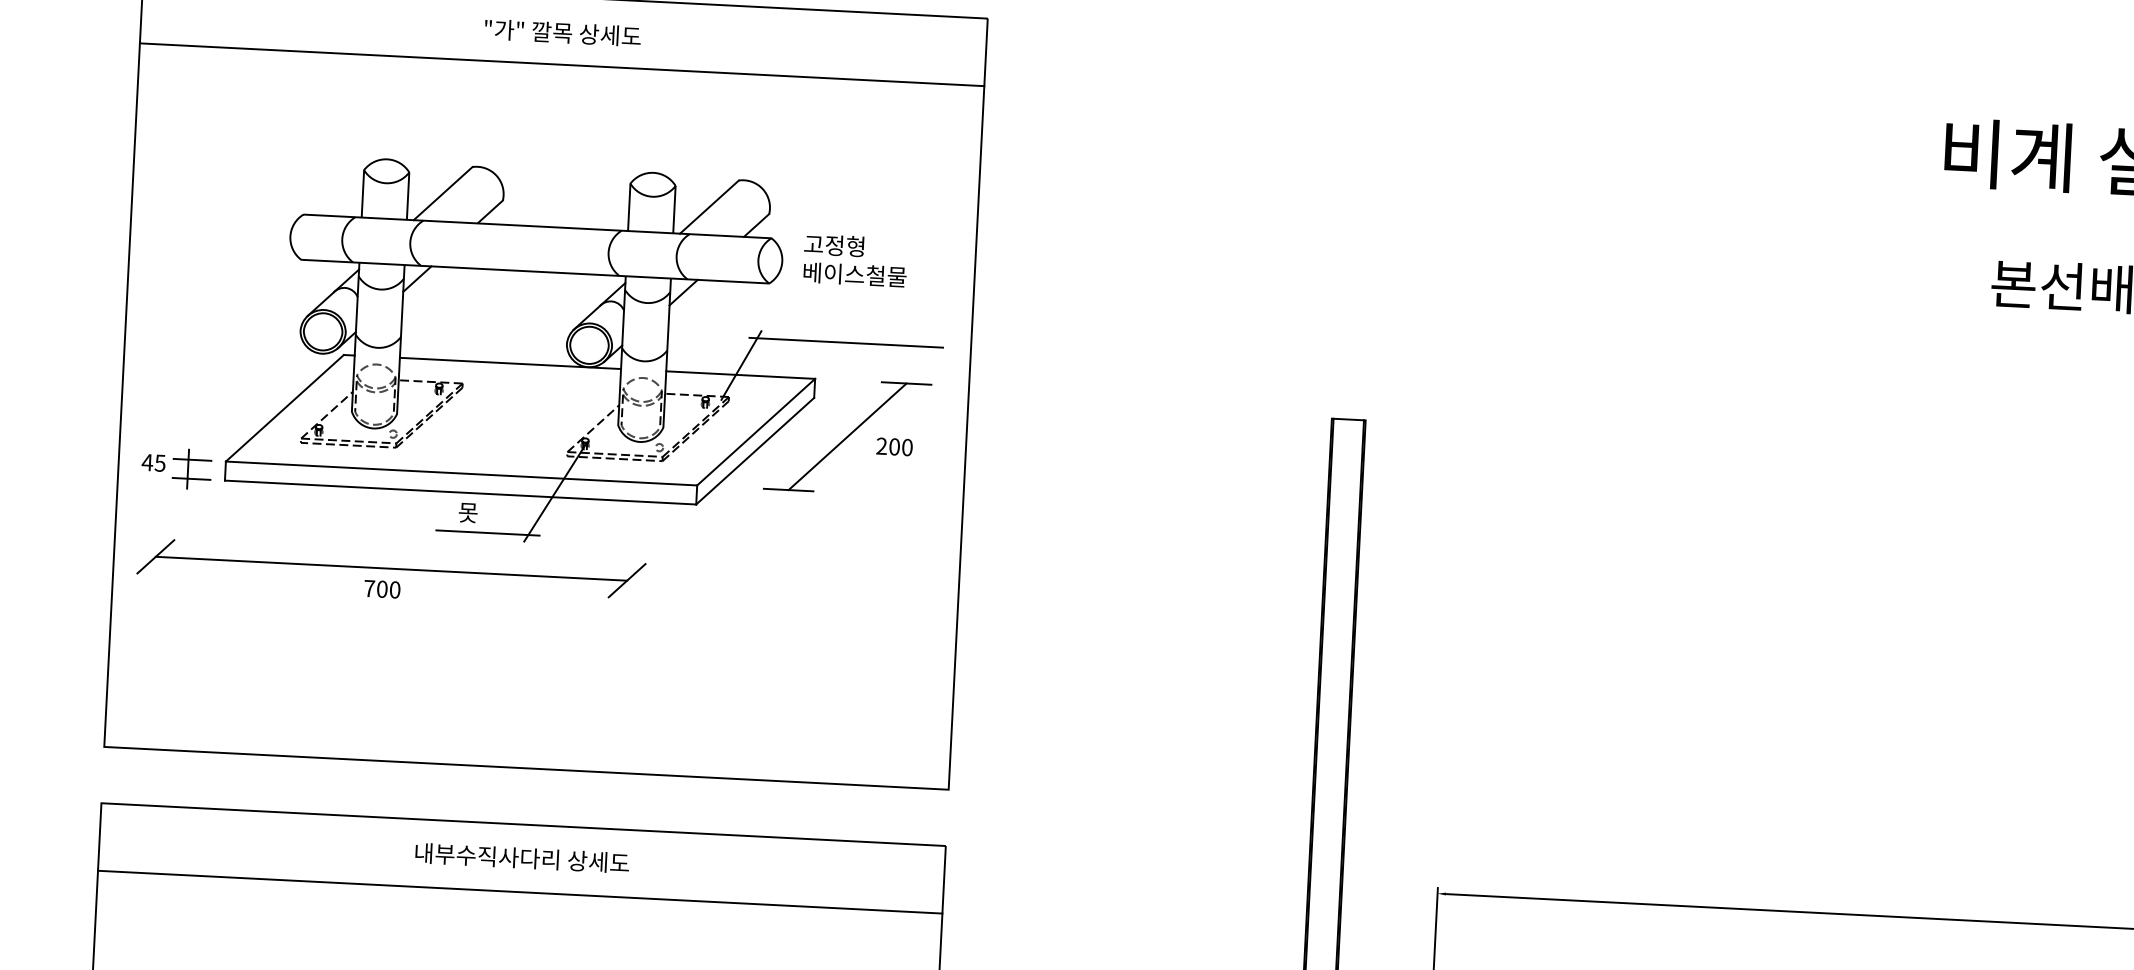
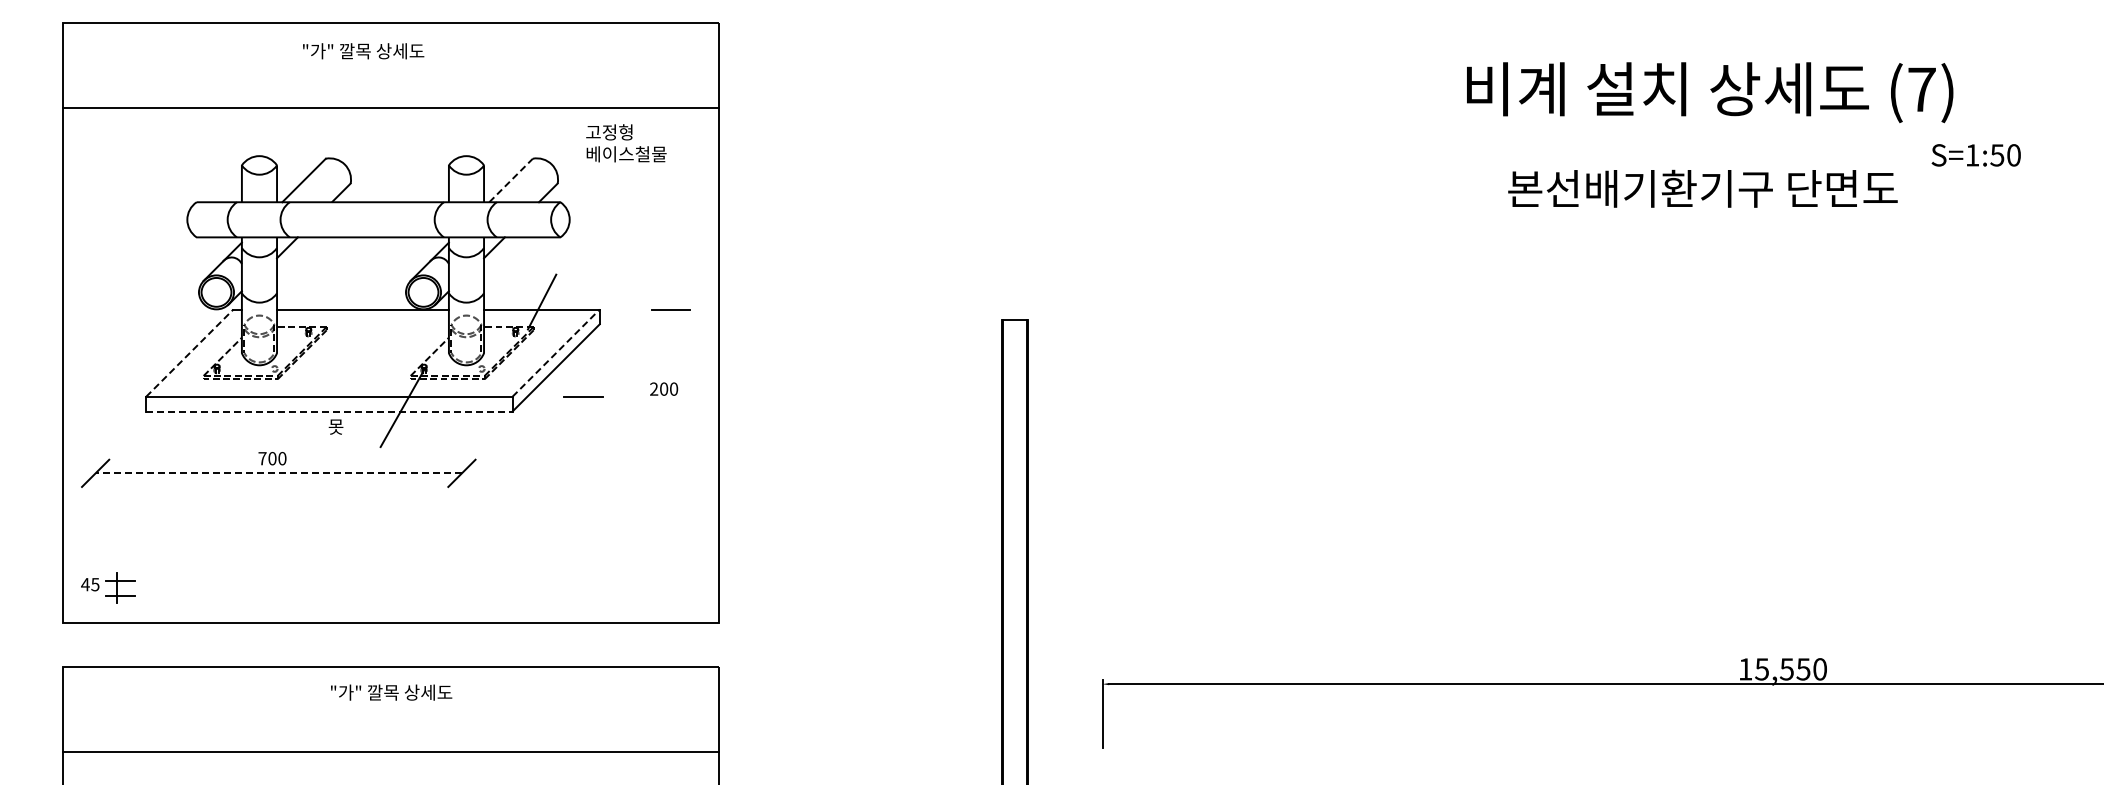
text: (562, 33) -> (363, 51), moved
line: (562, 64) -> (391, 107), moved
line: (709, 207) -> (511, 180), solid -> dashed
text: (855, 260) -> (626, 143), moved
line: (846, 343) -> (622, 280), removed
line: (284, 408) -> (189, 353), solid -> dashed
line: (756, 432) -> (556, 353), solid -> dashed
line: (846, 435) -> (626, 352), removed
text: (895, 446) -> (664, 388), moved
part: (176, 467) -> (108, 587), moved
line: (460, 492) -> (329, 411), solid -> dashed
line: (488, 532) -> (352, 441), removed
line: (391, 568) -> (278, 473), solid -> dashed
text: (382, 589) -> (272, 458), moved
text: (522, 858) -> (391, 692), 내부수직사다리 상세도 -> "가" 깔목 상세도
line: (520, 892) -> (391, 752), moved

